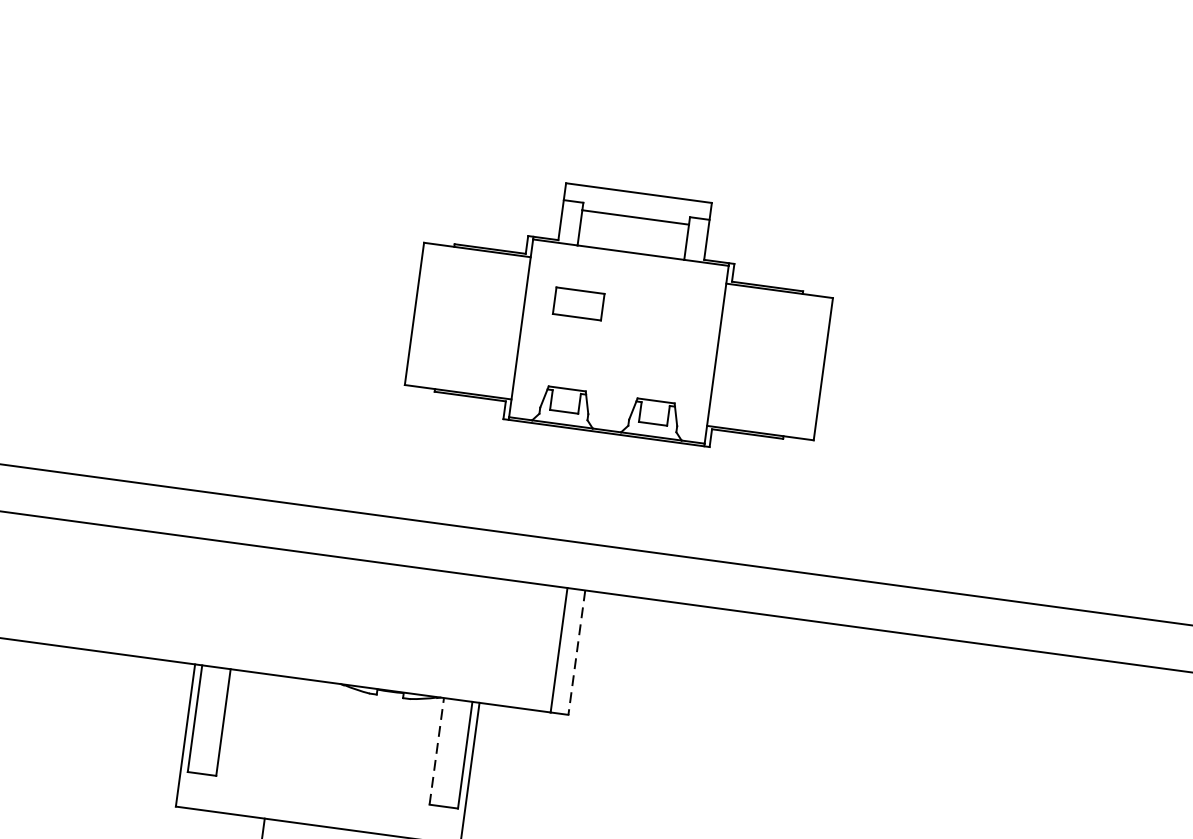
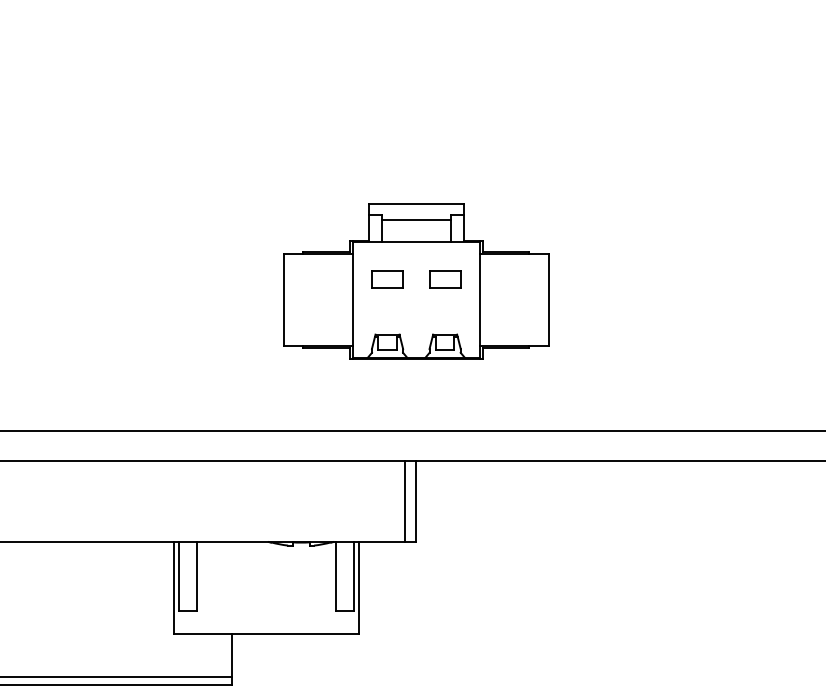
part: (668, 315) -> (445, 279), added
line: (576, 653) -> (416, 502), dashed -> solid
line: (436, 751) -> (335, 576), dashed -> solid

